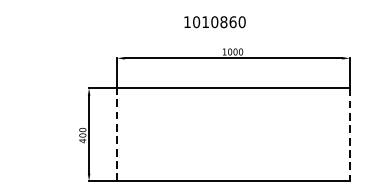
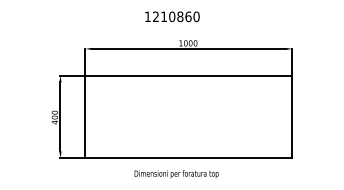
text: (195, 21) -> (155, 16), 1010860 -> 1210860
line: (117, 134) -> (85, 116), dashed -> solid
line: (350, 135) -> (292, 117), dashed -> solid

